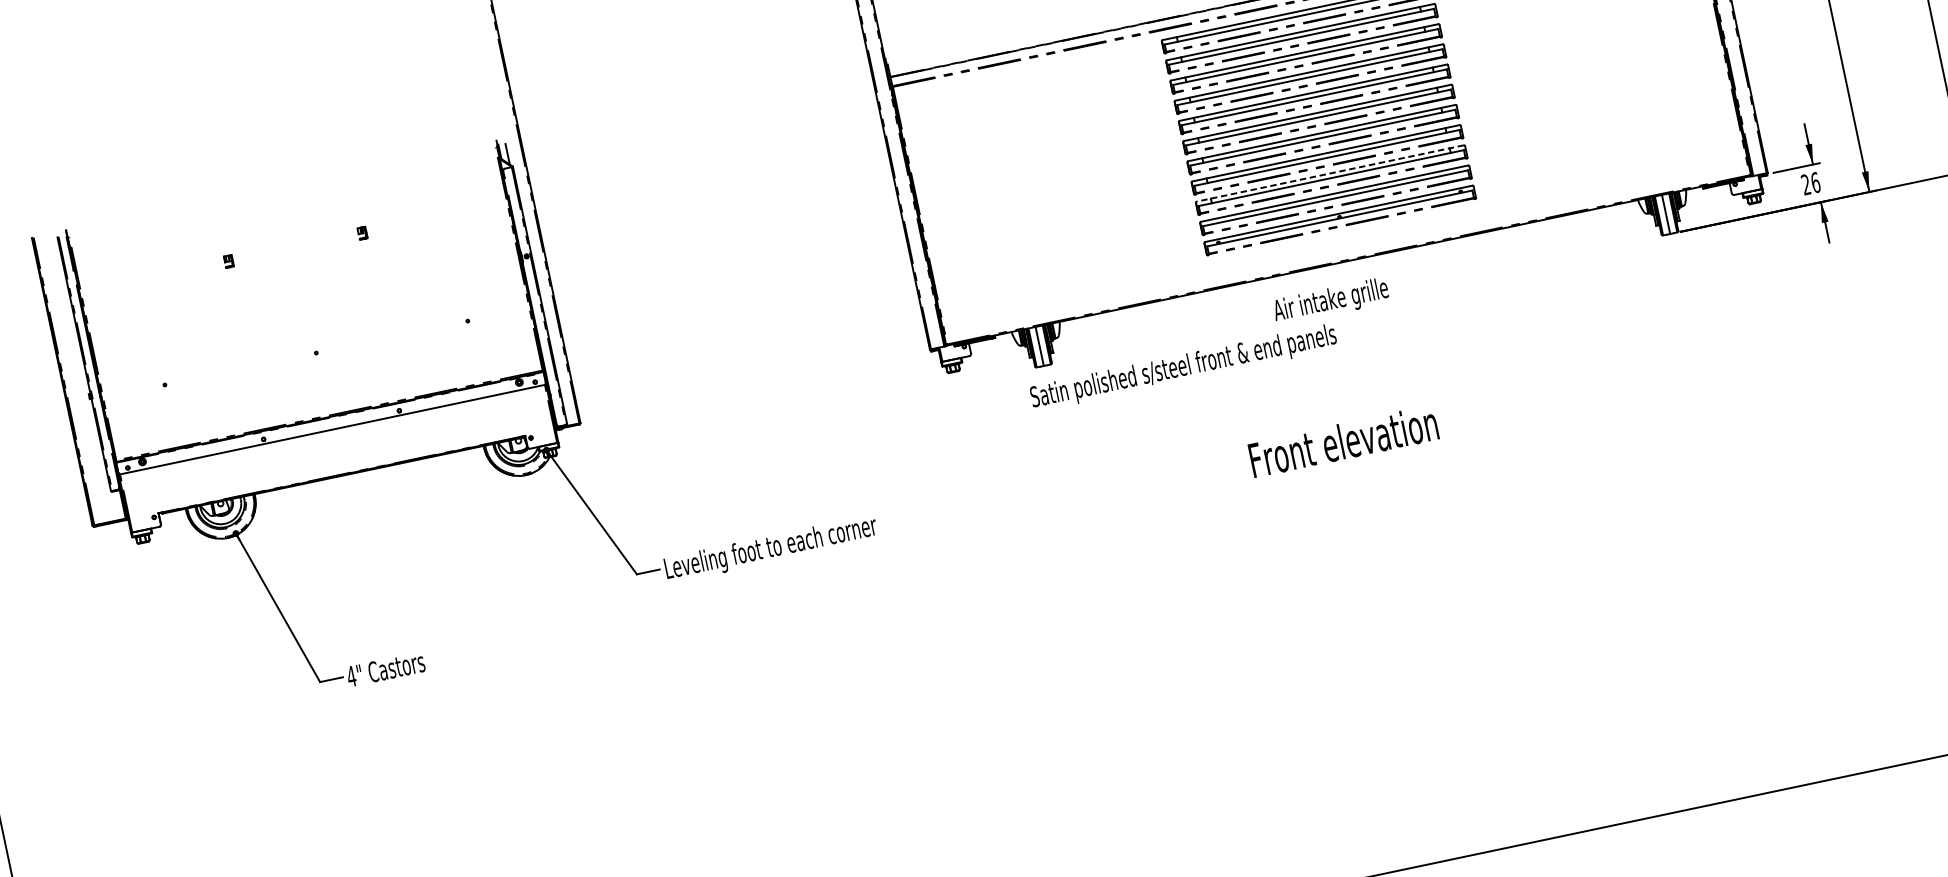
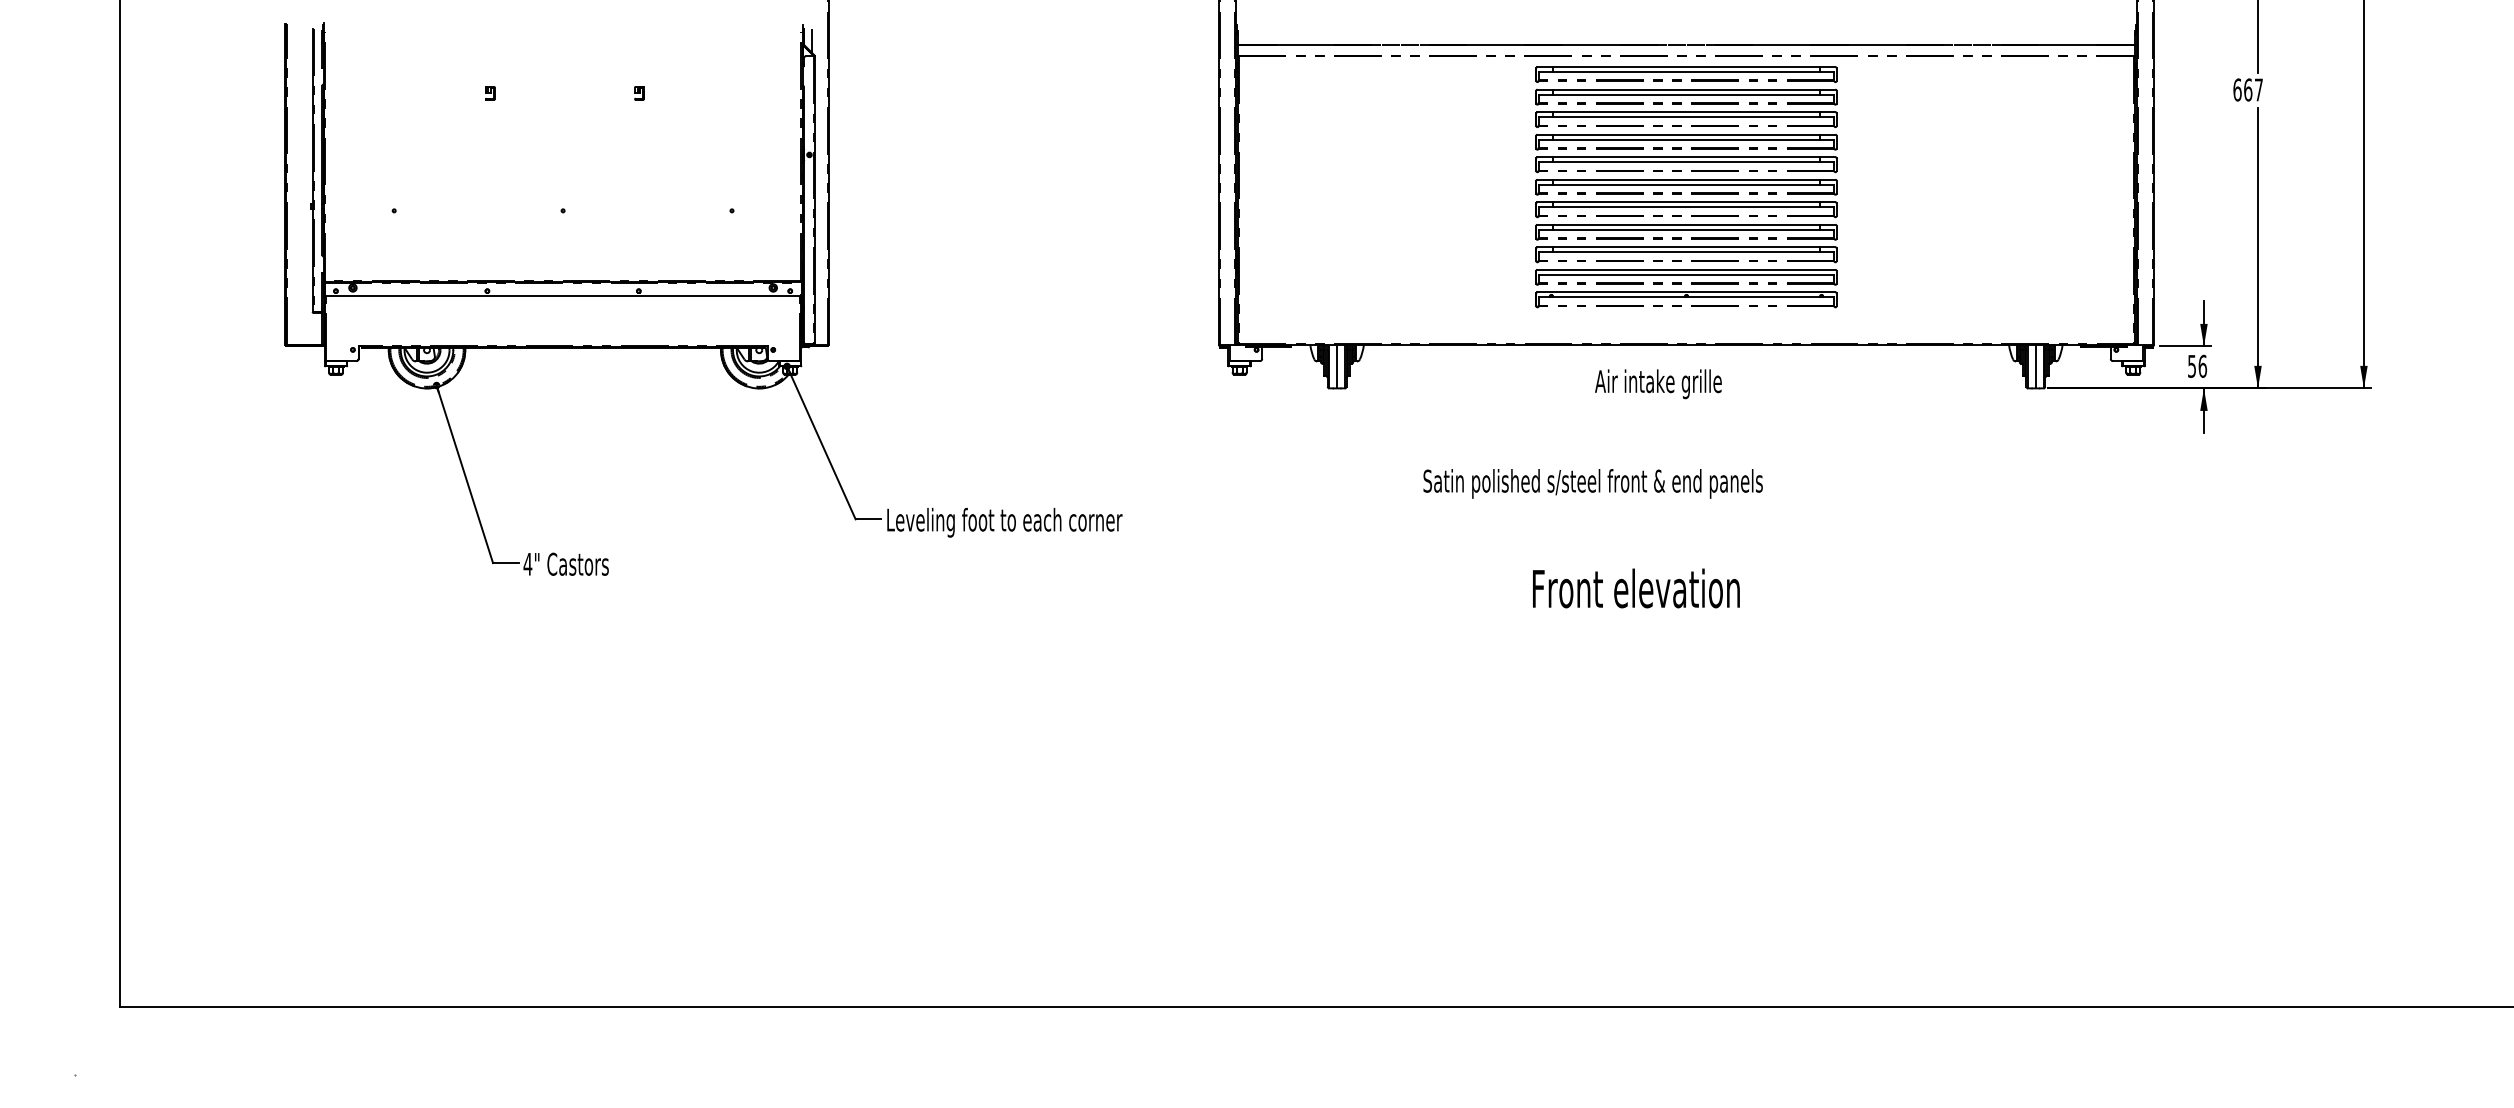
line: (1329, 173) -> (1685, 247), dashed -> solid
text: (1805, 184) -> (2191, 365), 26 -> 56
text: (1183, 367) -> (1592, 483), moved
text: (1343, 441) -> (1636, 588), moved

